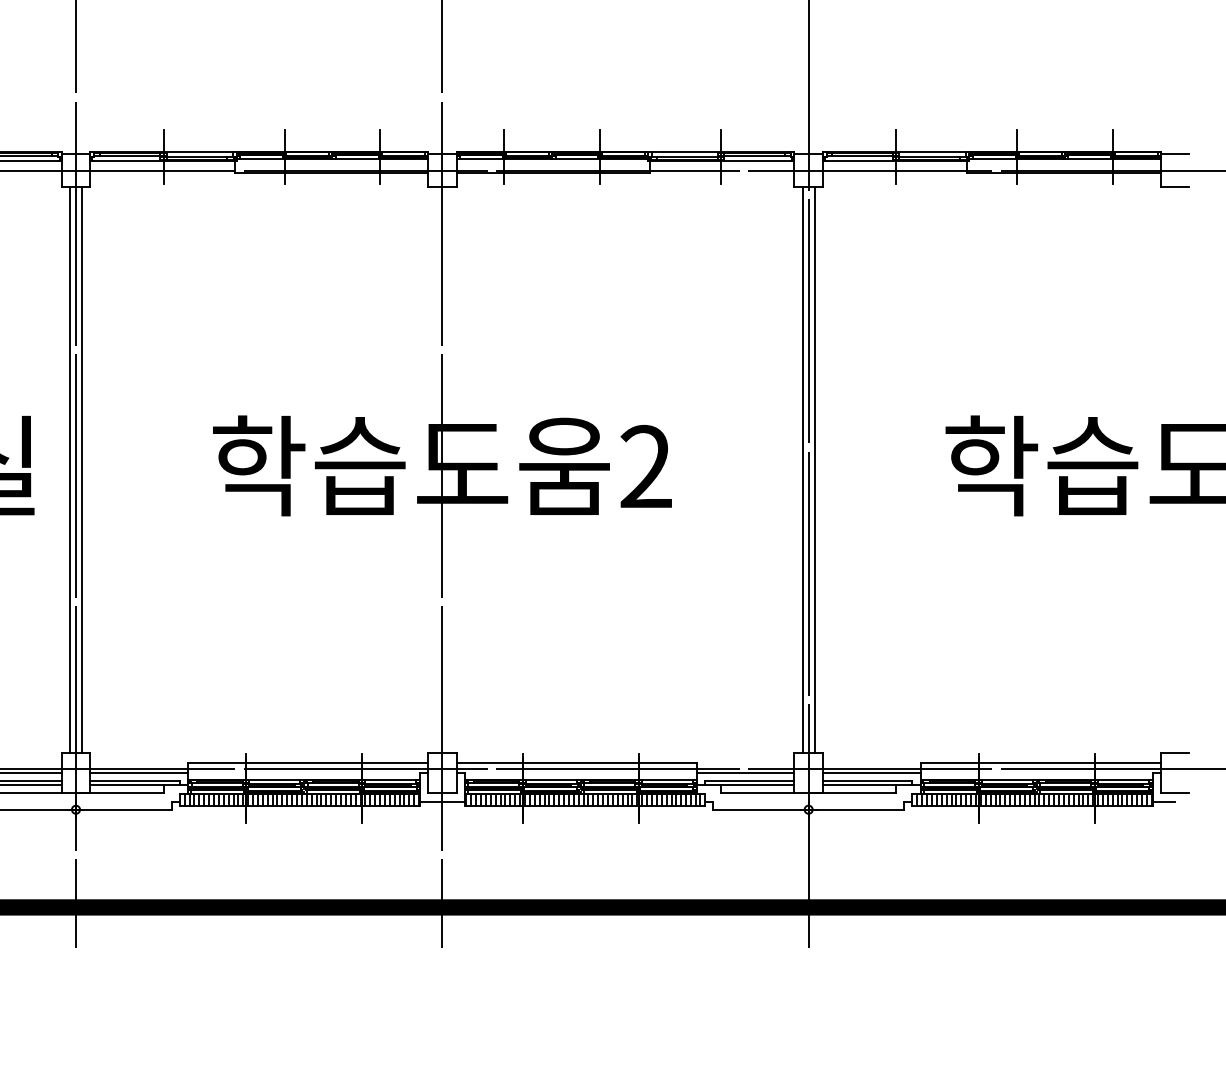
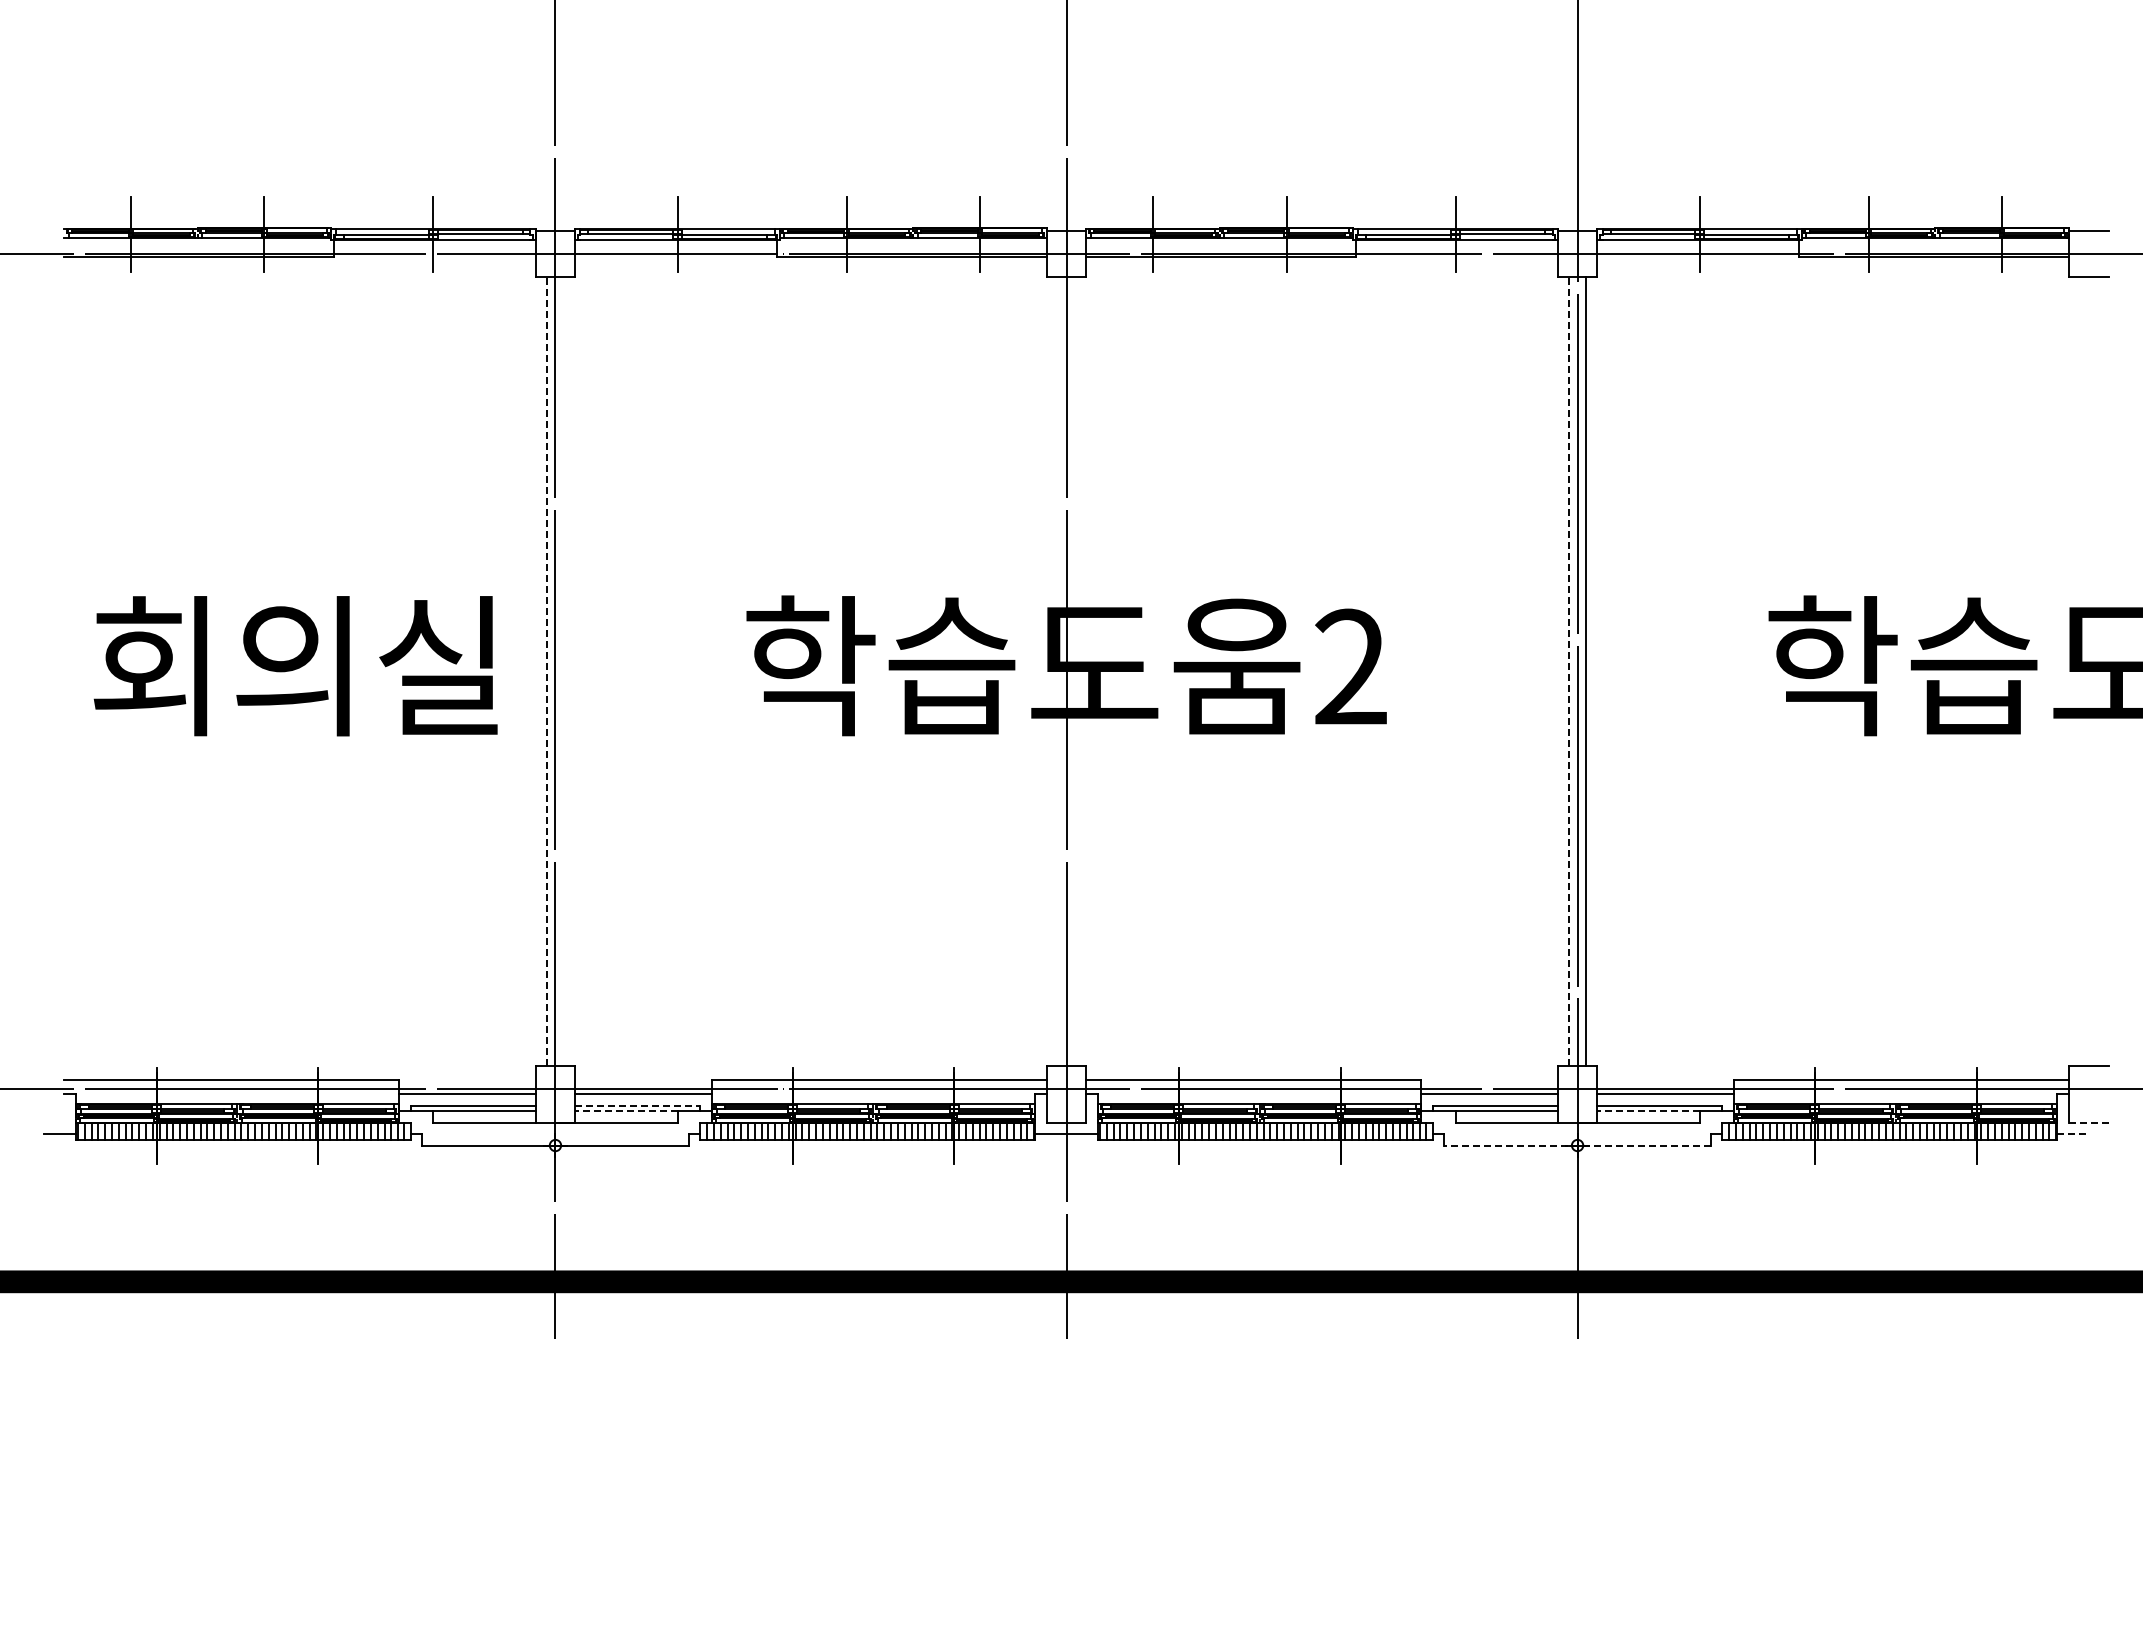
line: (69, 469) -> (546, 671), solid -> dashed
line: (81, 469) -> (563, 671), removed
line: (802, 469) -> (1569, 671), solid -> dashed
line: (135, 781) -> (638, 1105), solid -> dashed
line: (126, 785) -> (625, 1111), solid -> dashed
line: (859, 785) -> (1648, 1111), solid -> dashed
line: (1174, 793) -> (2088, 1122), solid -> dashed
line: (1164, 801) -> (2073, 1134), solid -> dashed
line: (808, 809) -> (1577, 1145), solid -> dashed

